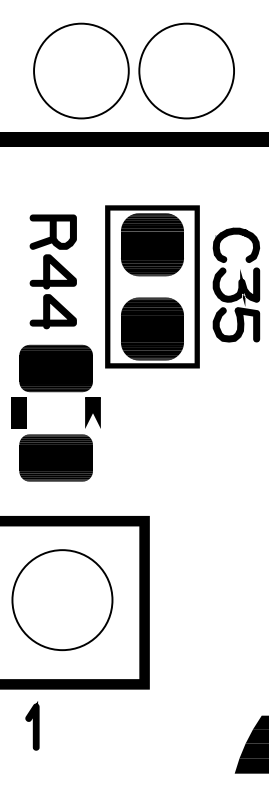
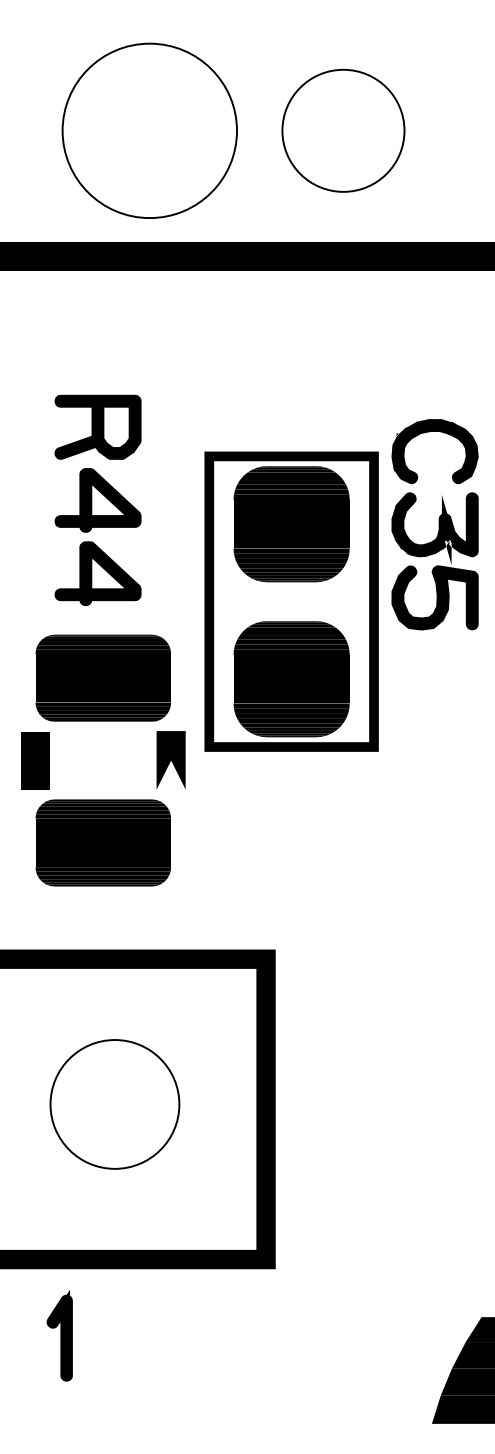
part: (186, 70) -> (343, 129), size x0.7
part: (152, 286) -> (291, 600), moved
part: (62, 599) -> (114, 1103), size x0.7

